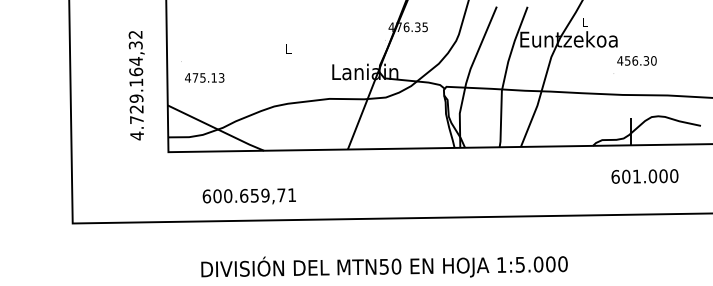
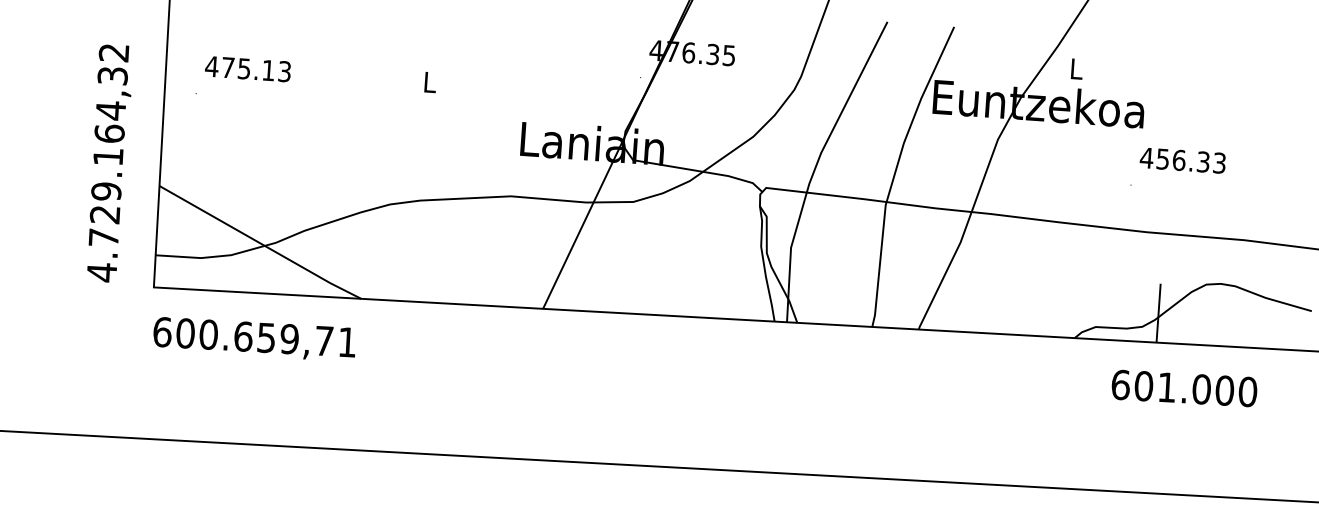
text: (653, 60) -> (1218, 162), 456.30 -> 456.33
text: (204, 77) -> (247, 68), moved
text: (136, 85) -> (108, 162), moved
text: (644, 176) -> (1183, 388), moved
text: (248, 196) -> (252, 338), moved

